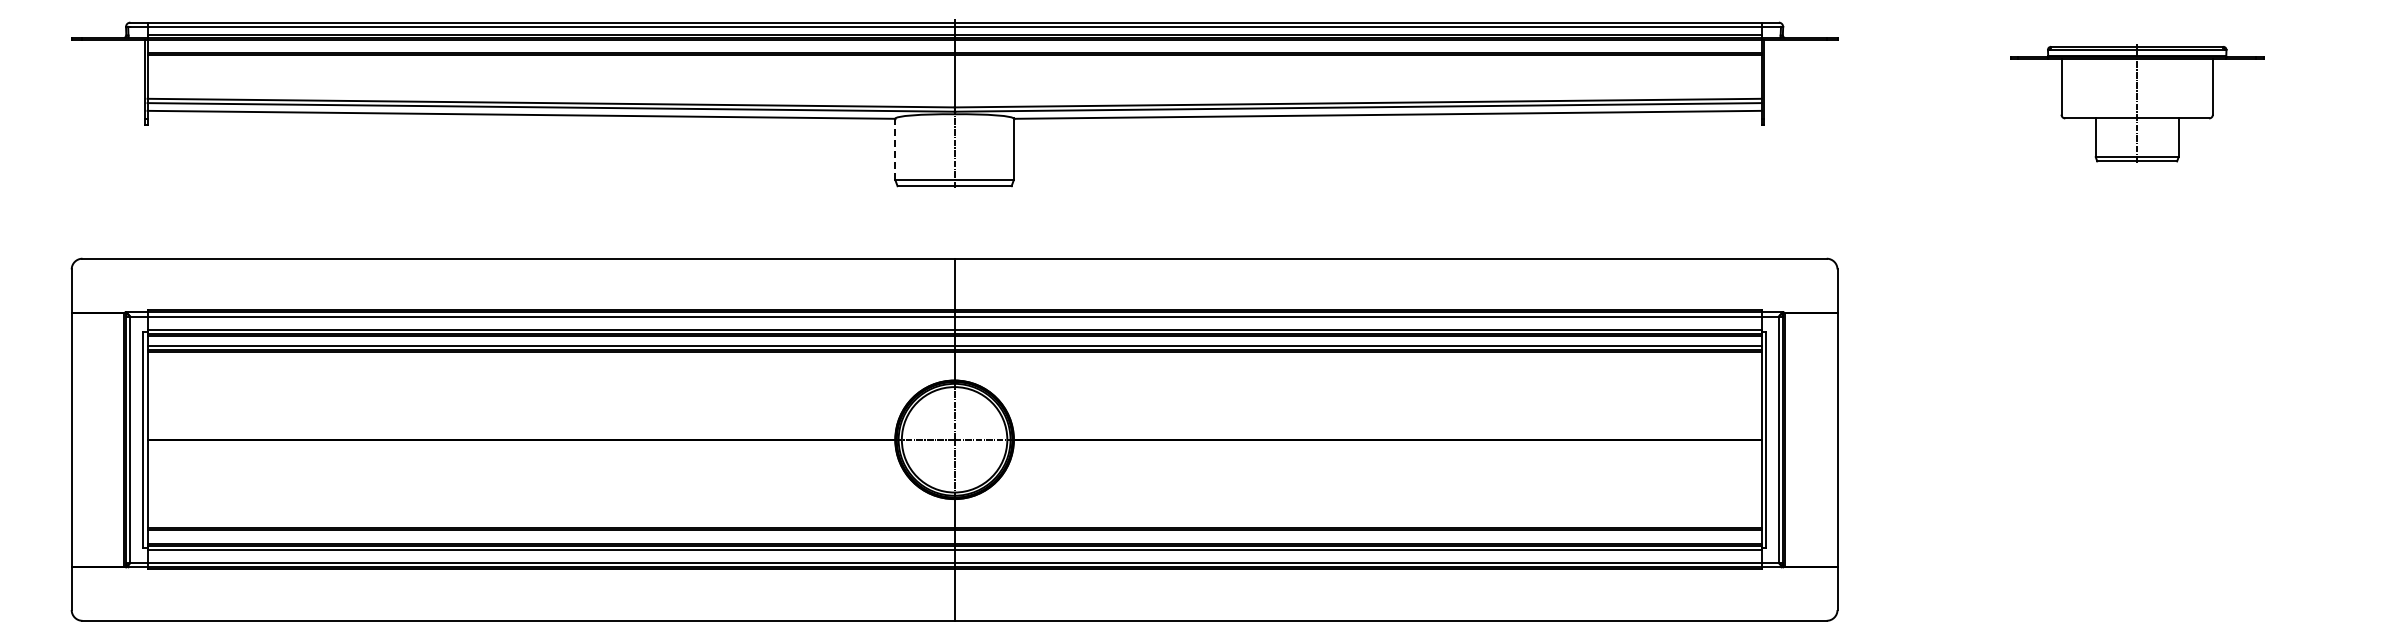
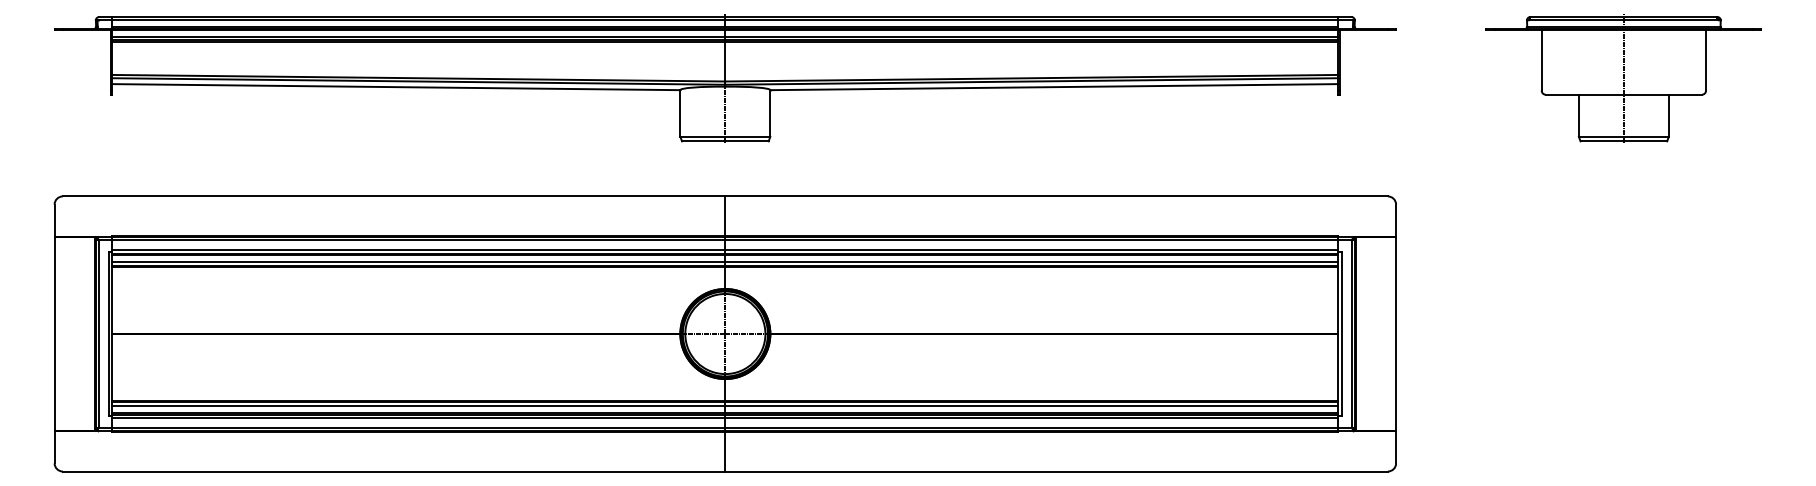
line: (954, 48) -> (725, 36), added
part: (2136, 103) -> (1623, 78), size x1.43
line: (895, 149) -> (680, 113), dashed -> solid
line: (954, 533) -> (725, 405), added

